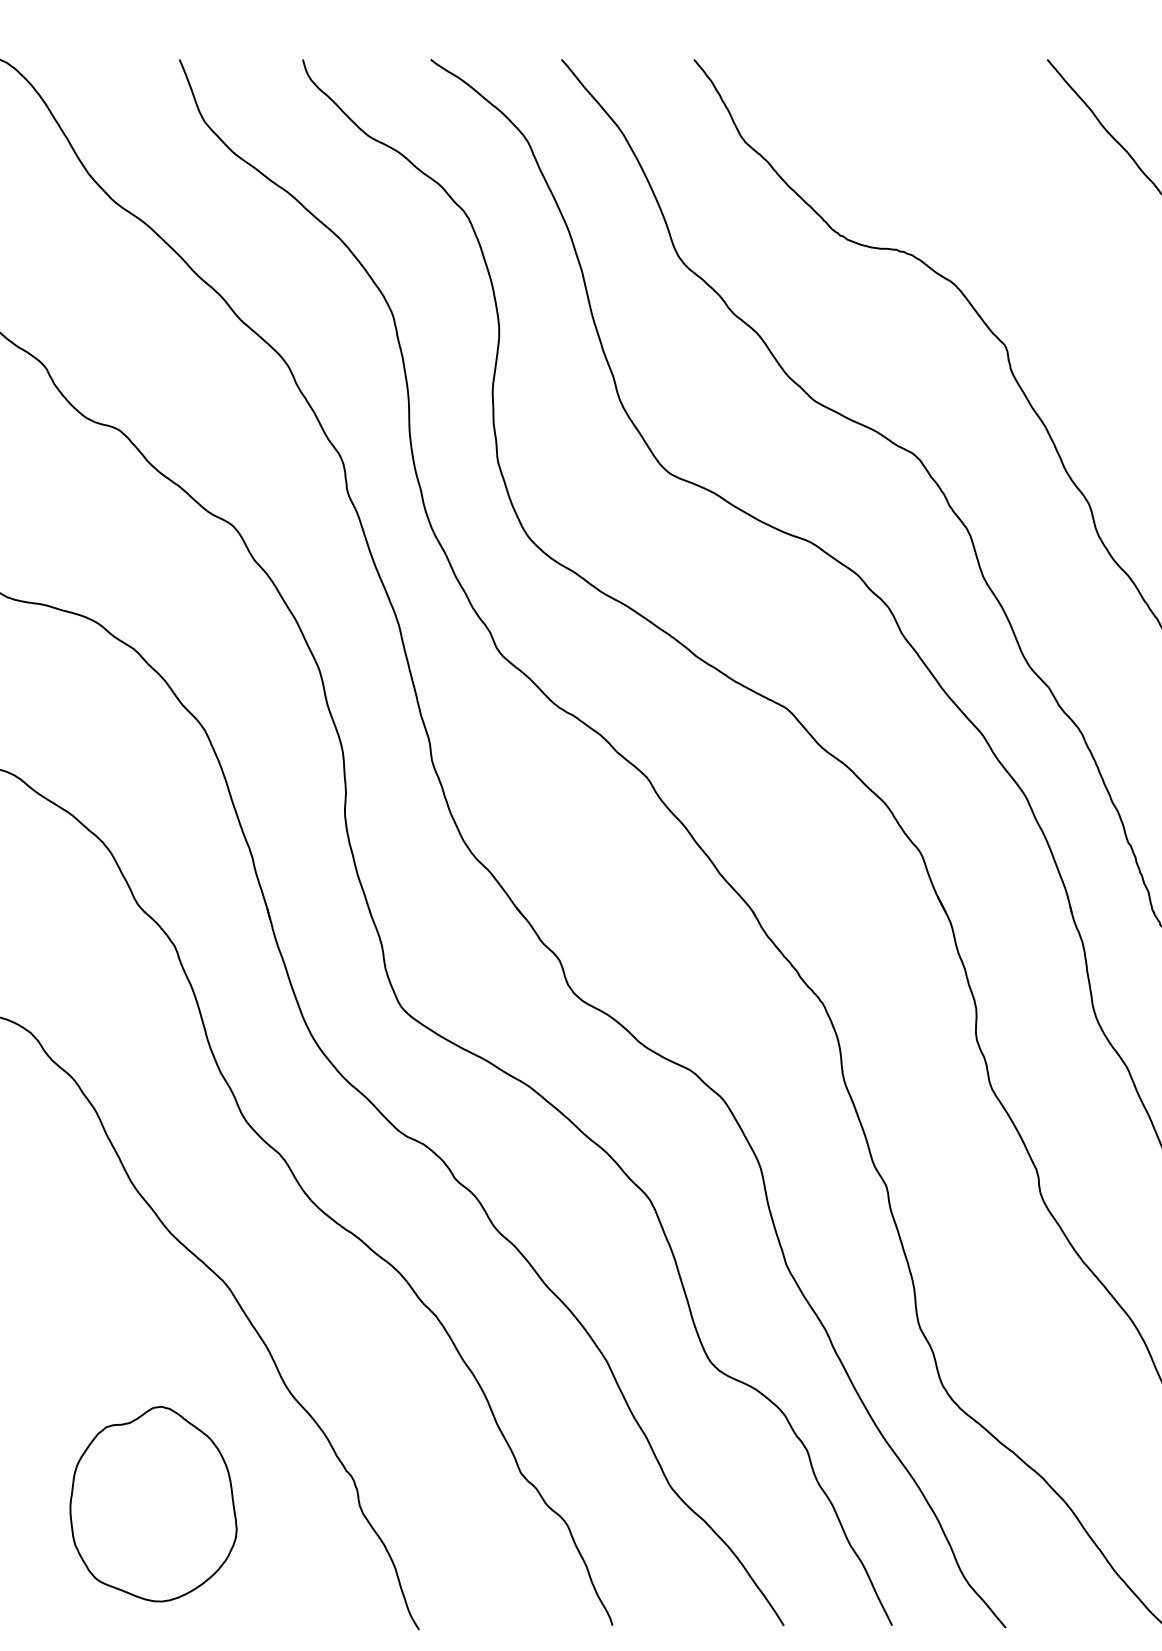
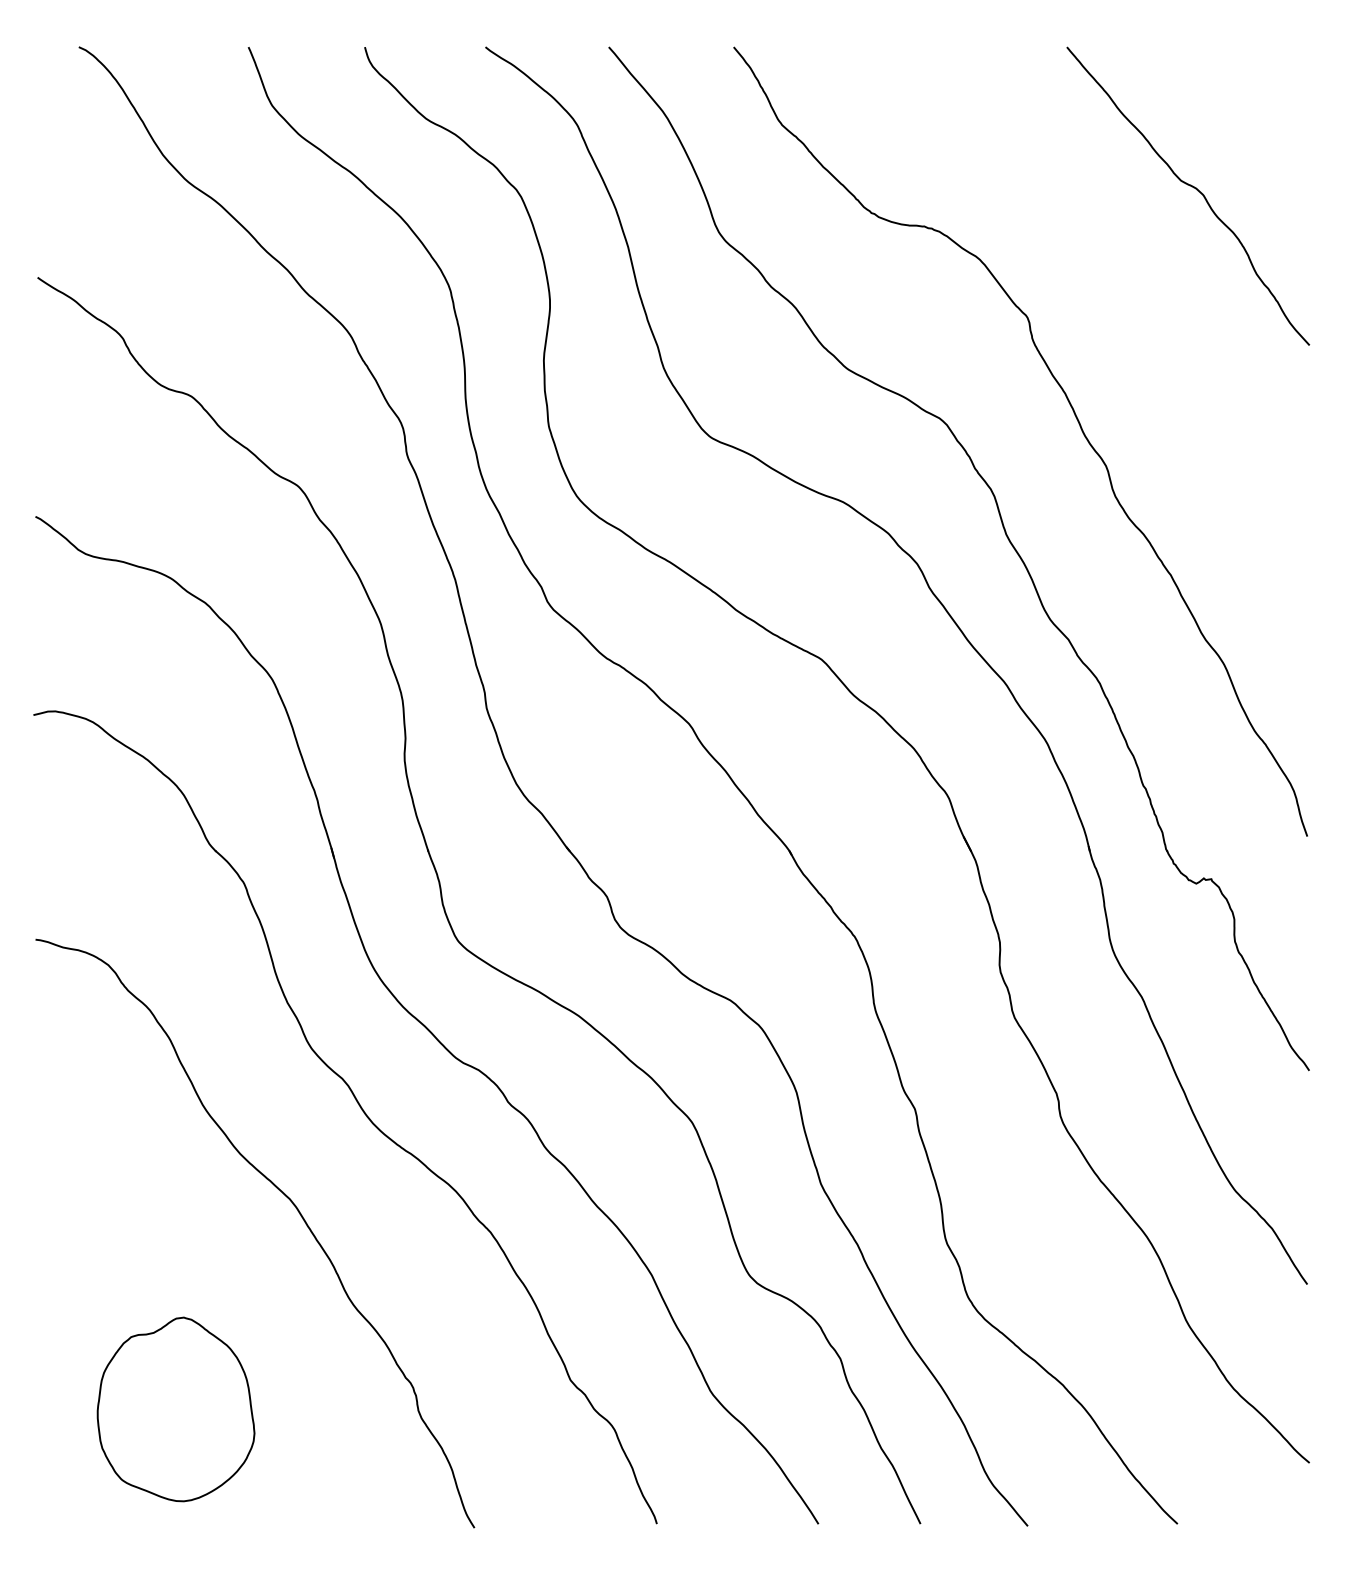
part: (152, 1504) -> (175, 1409), moved

